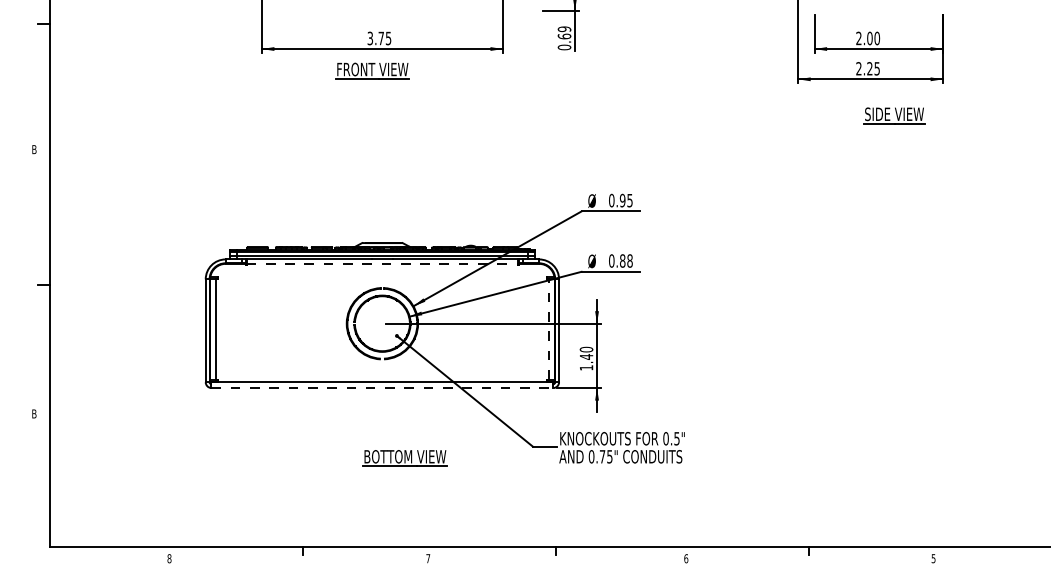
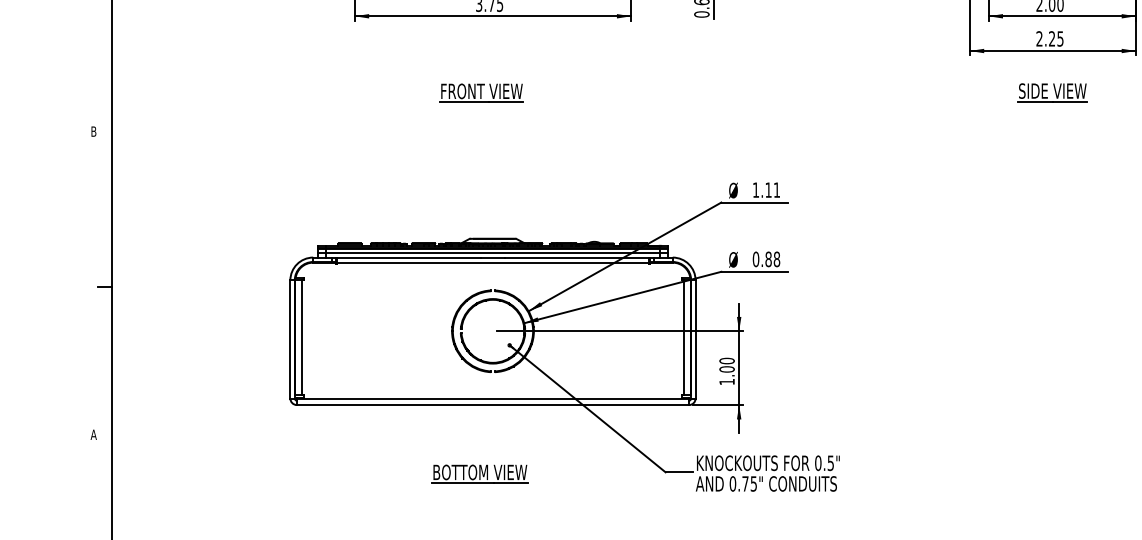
part: (372, 70) -> (481, 92), moved
part: (893, 115) -> (1051, 92), moved
text: (620, 200) -> (766, 189), 0.95 -> 1.11
line: (382, 264) -> (493, 263), dashed -> solid
line: (549, 329) -> (684, 337), dashed -> solid
text: (586, 356) -> (727, 368), 1.40 -> 1.00
line: (382, 388) -> (493, 405), dashed -> solid
text: (33, 413) -> (92, 434), B -> A
part: (404, 458) -> (479, 474), moved

